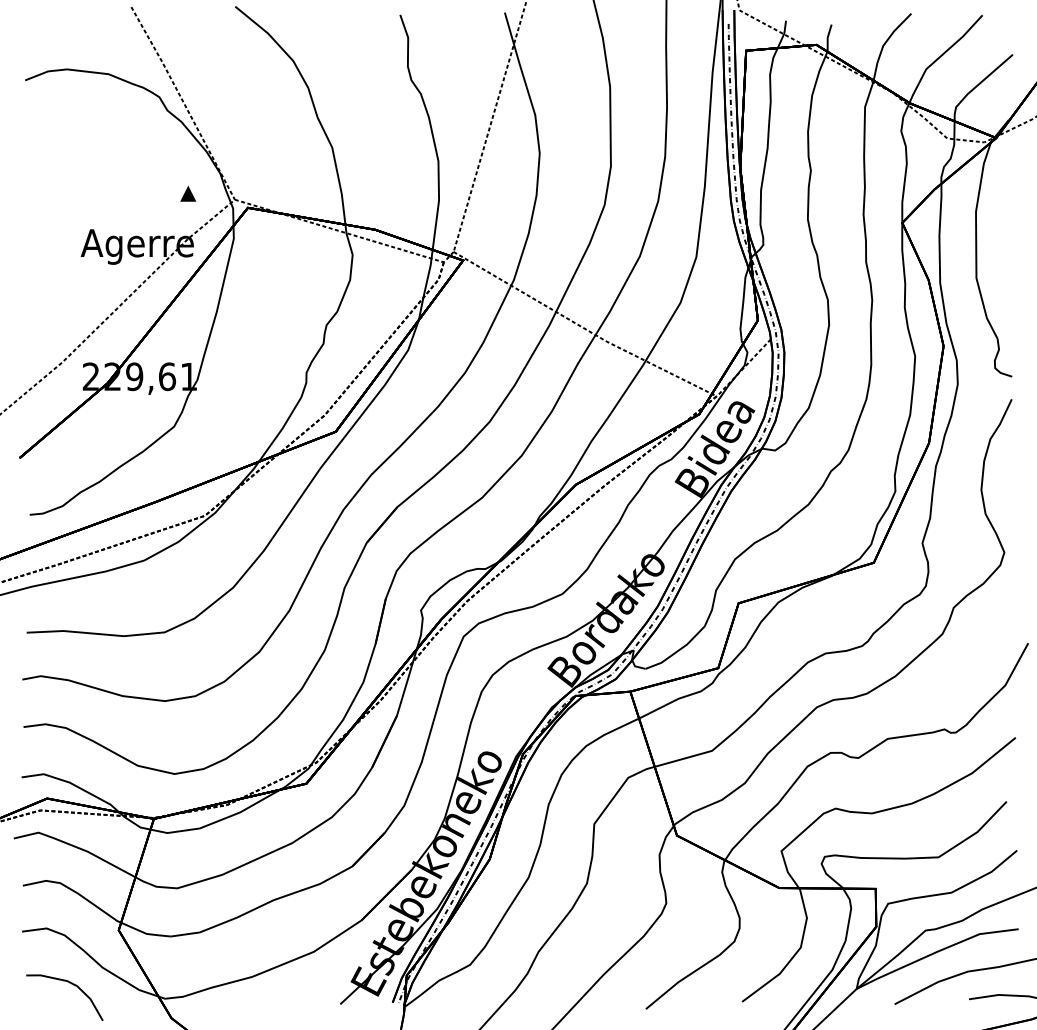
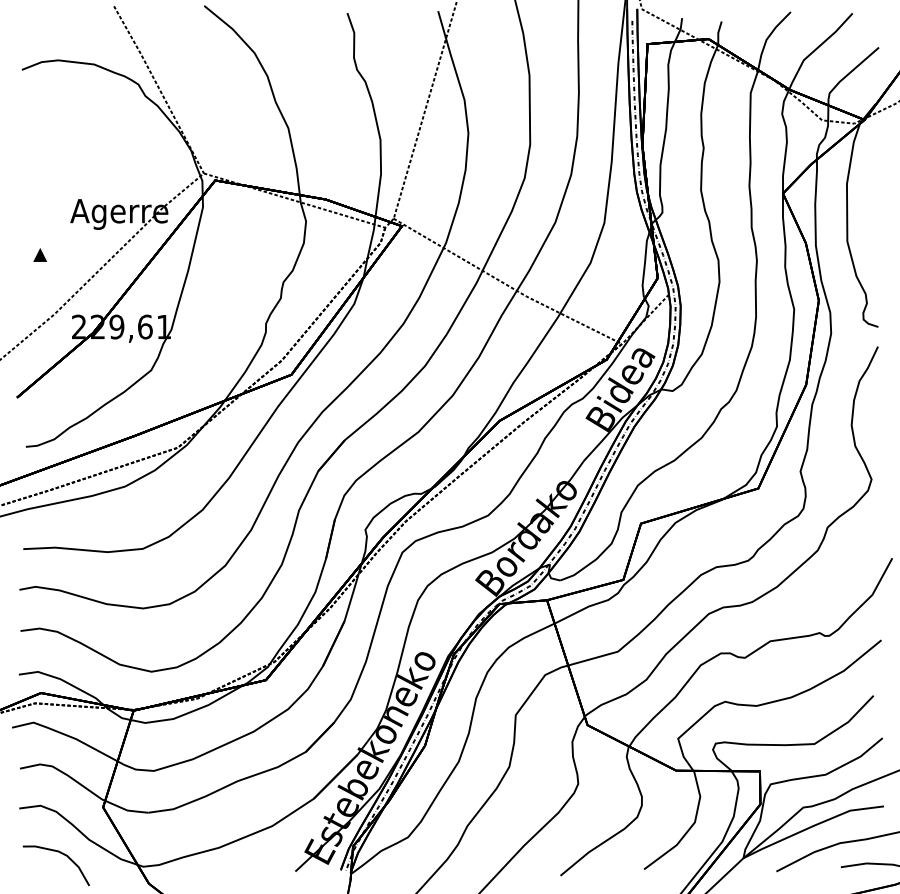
part: (188, 193) -> (40, 254), moved

